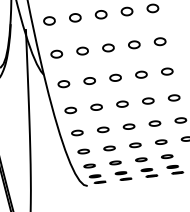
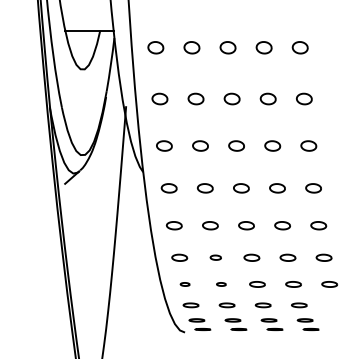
part: (103, 129) -> (215, 257), size x0.7
part: (109, 148) -> (221, 284), size x0.6
part: (83, 151) -> (184, 284), size x0.6

